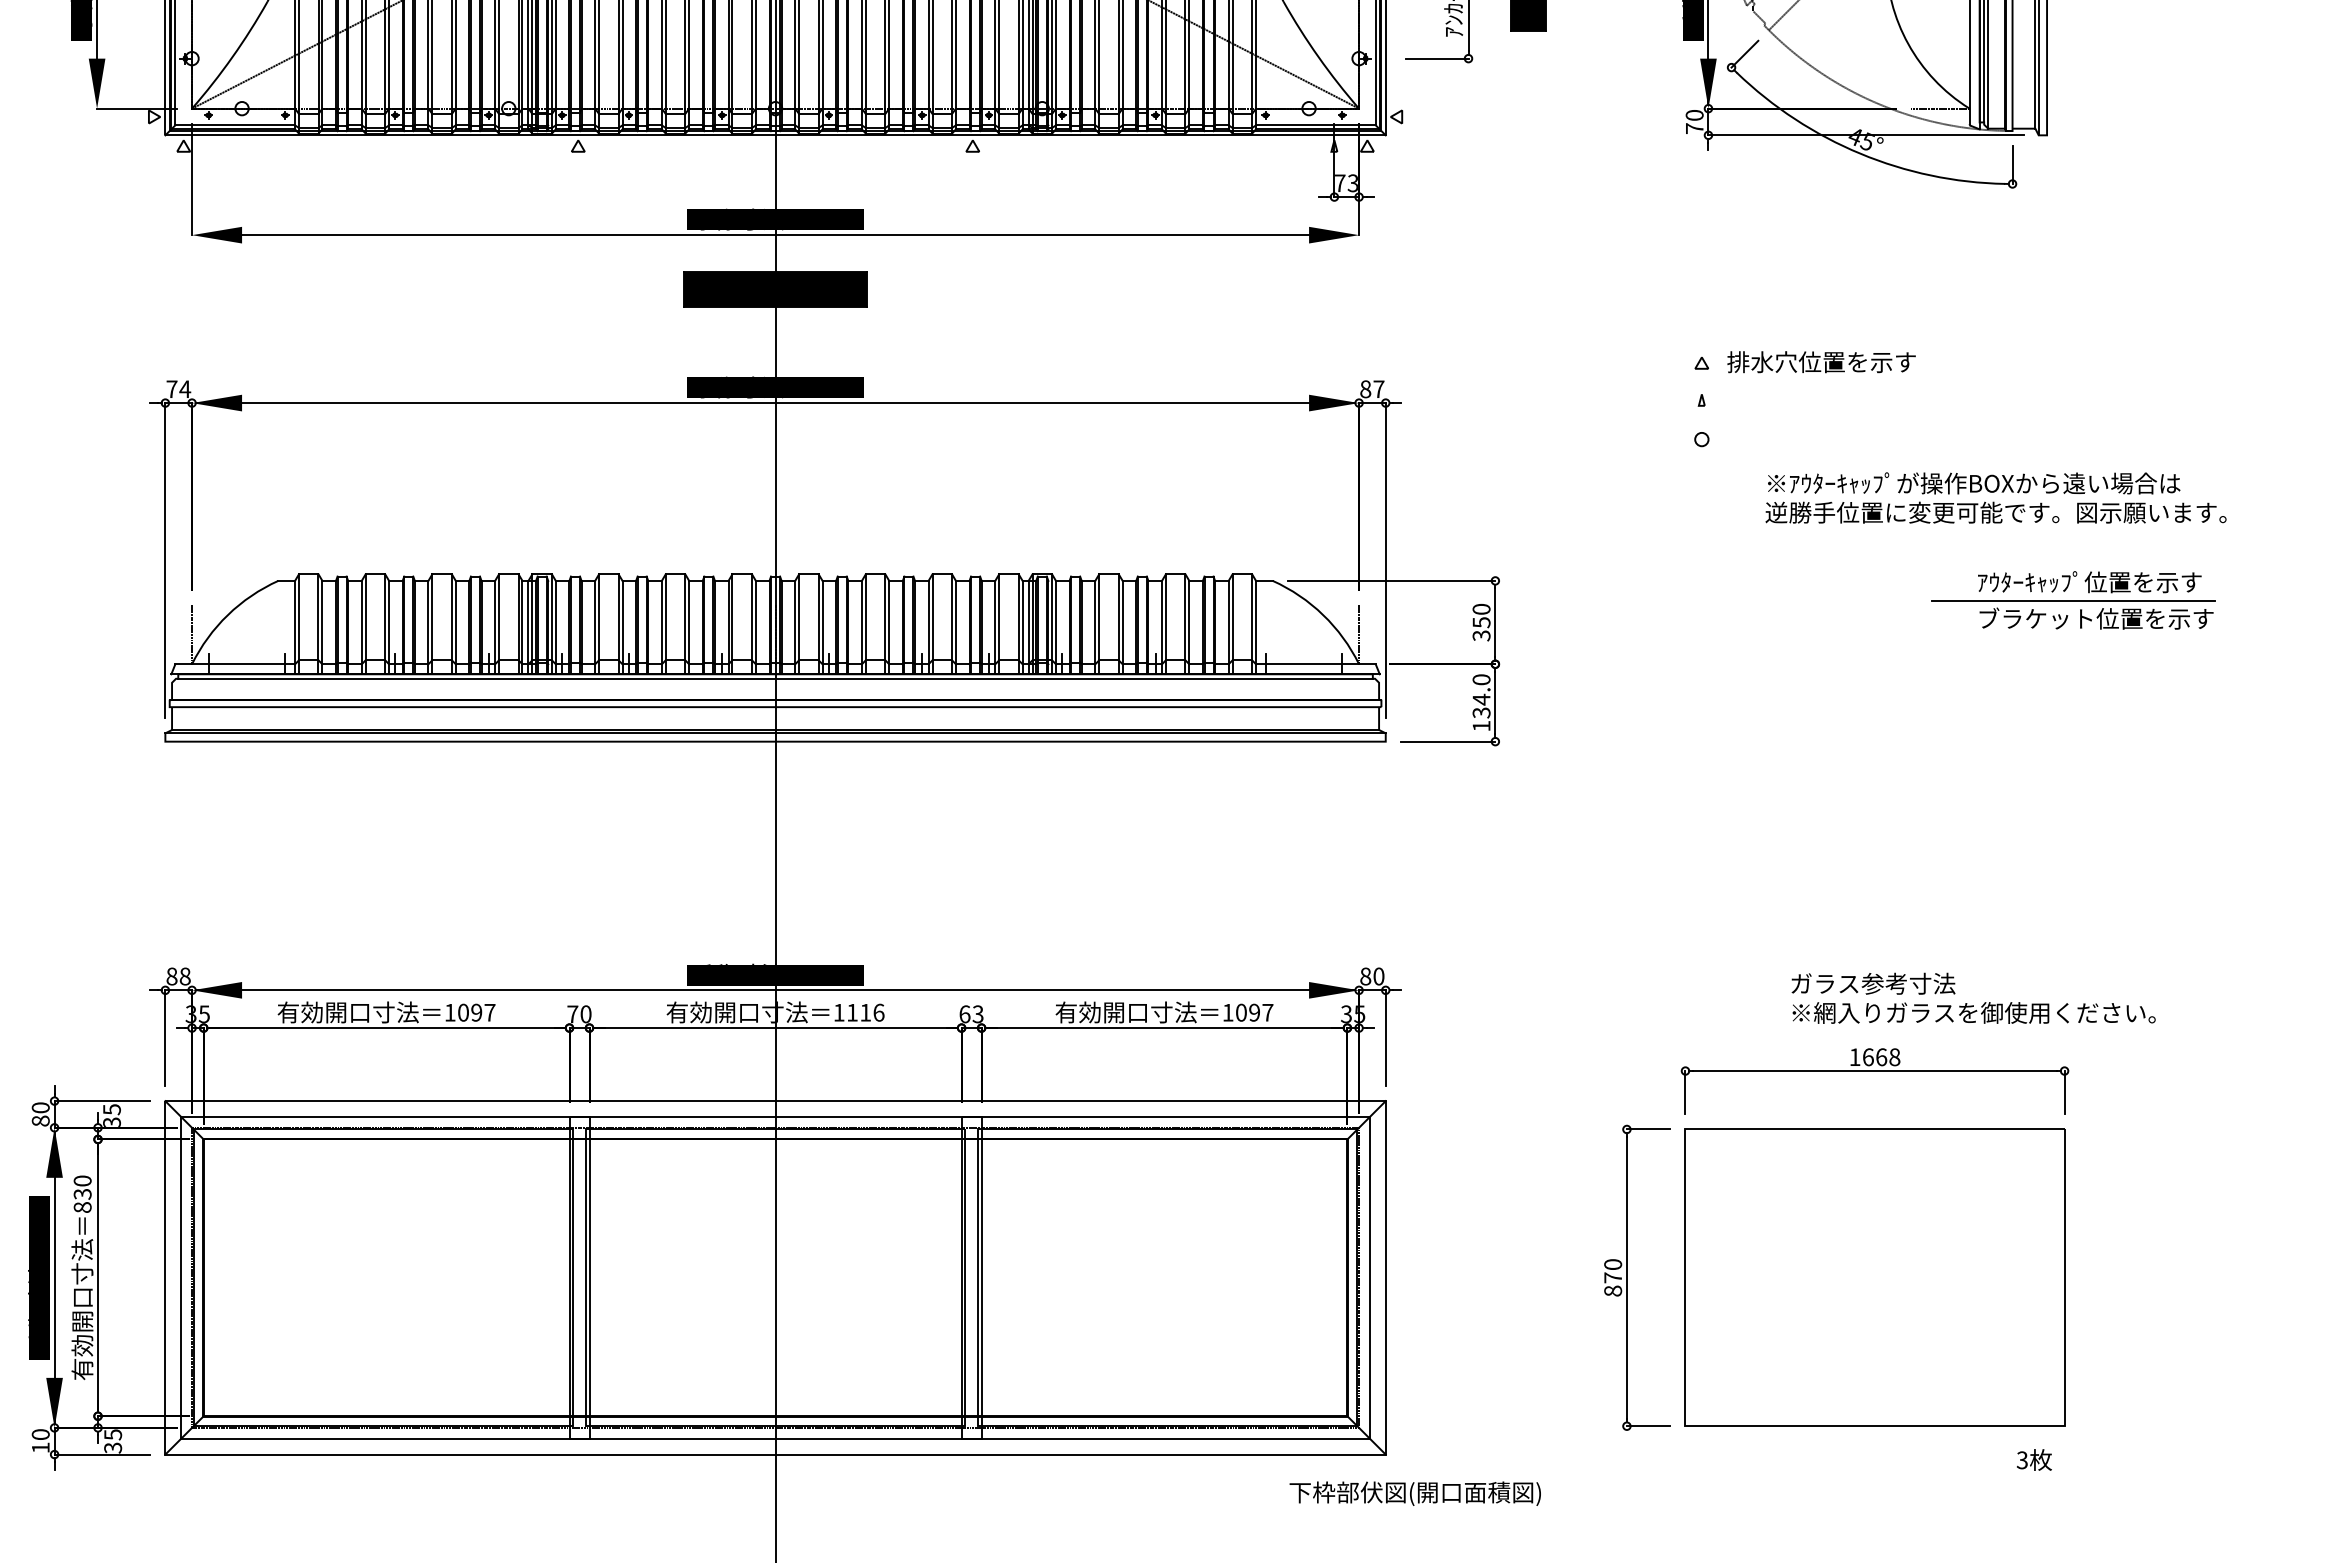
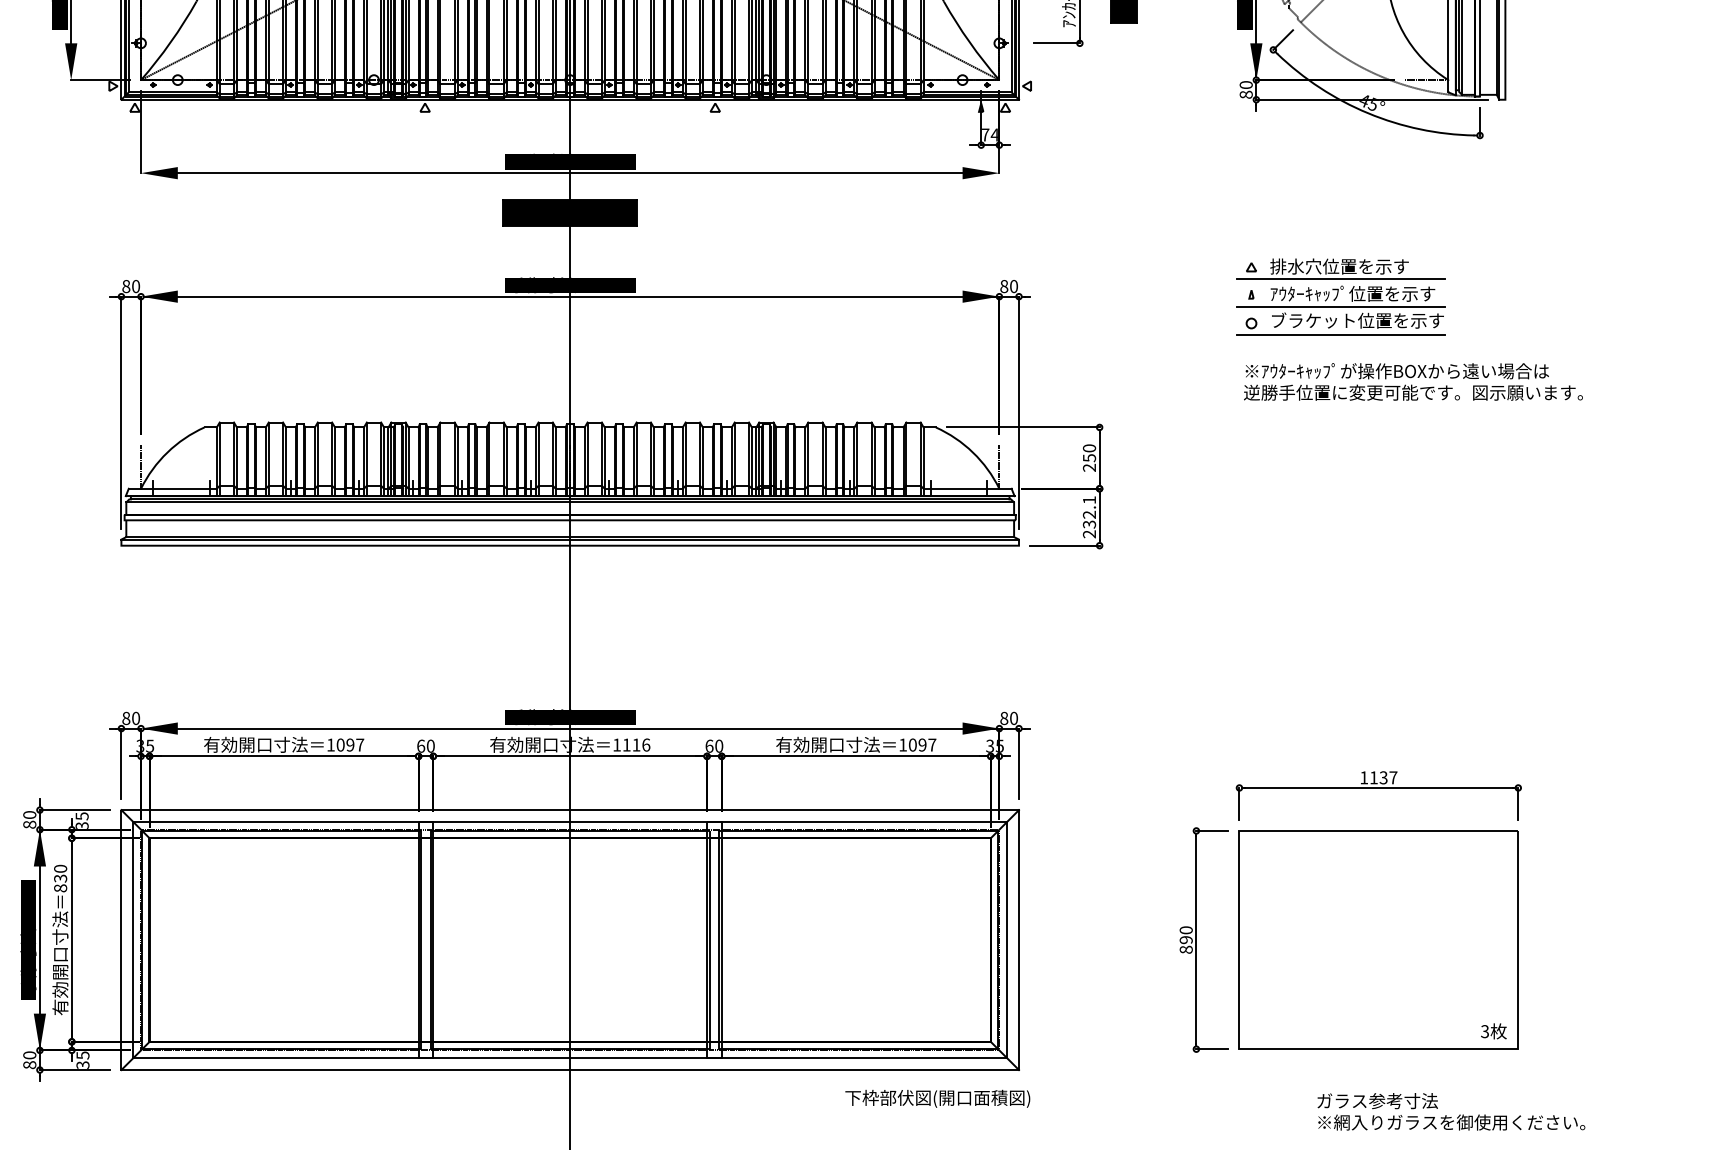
text: (1694, 128) -> (1246, 94), 70 -> 80
text: (1352, 183) -> (994, 135), 73 -> 74
line: (1823, 378) -> (1340, 278), added
text: (178, 389) -> (131, 286), 74 -> 80
text: (1378, 389) -> (1013, 286), 87 -> 80
line: (1823, 454) -> (1340, 334), added
text: (1995, 497) -> (1413, 381), moved
part: (2073, 600) -> (1340, 307), moved
text: (1481, 635) -> (1089, 467), 350 -> 250
line: (775, 682) -> (570, 502), added
text: (1481, 702) -> (1089, 516), 134.0 -> 232.1
text: (184, 976) -> (135, 718), 88 -> 80
text: (1973, 997) -> (1451, 1111), moved
text: (572, 1014) -> (420, 746), 70 -> 60
text: (977, 1014) -> (718, 746), 63 -> 60
text: (1881, 1057) -> (1383, 777), 1668 -> 1137
text: (1613, 1277) -> (1186, 939), 870 -> 890
text: (40, 1447) -> (29, 1064), 10 -> 80
text: (2034, 1459) -> (1493, 1031), moved
text: (1414, 1493) -> (937, 1098), moved

